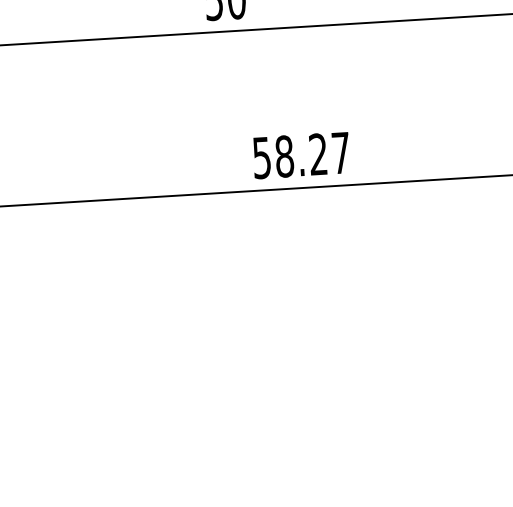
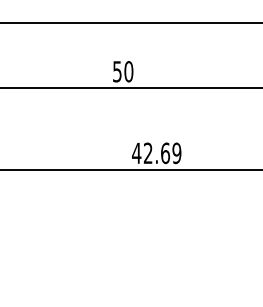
text: (300, 155) -> (156, 153), 58.27 -> 42.69

